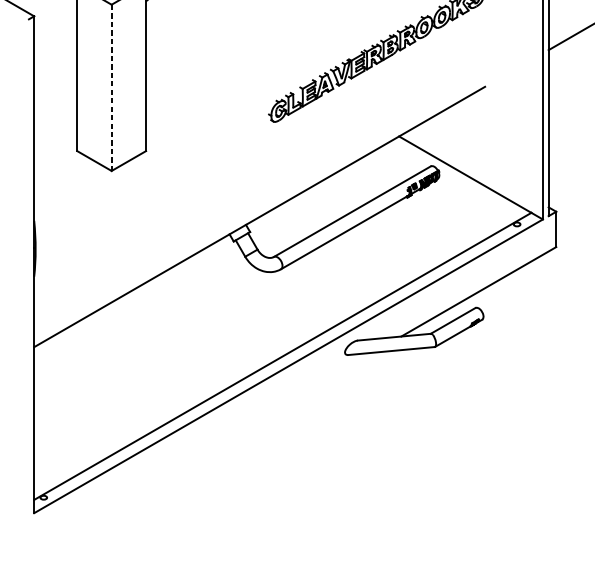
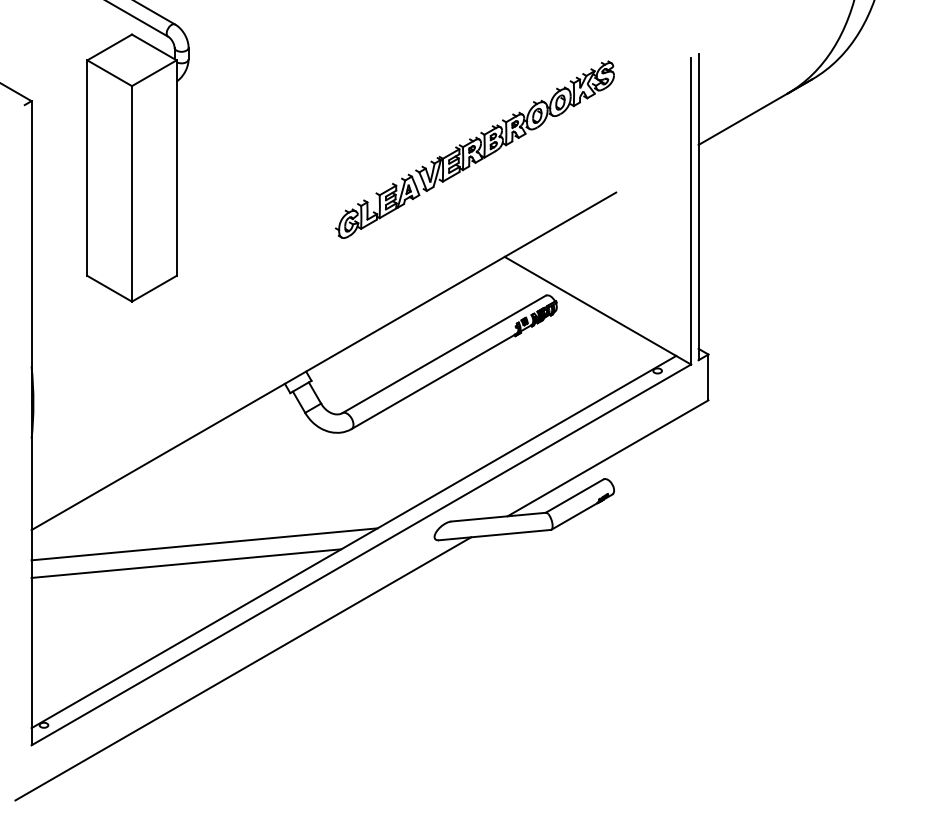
line: (112, 87) -> (132, 193), dashed -> solid
line: (167, 358) -> (204, 544), added
line: (153, 372) -> (186, 563), added
line: (197, 453) -> (243, 668), added

